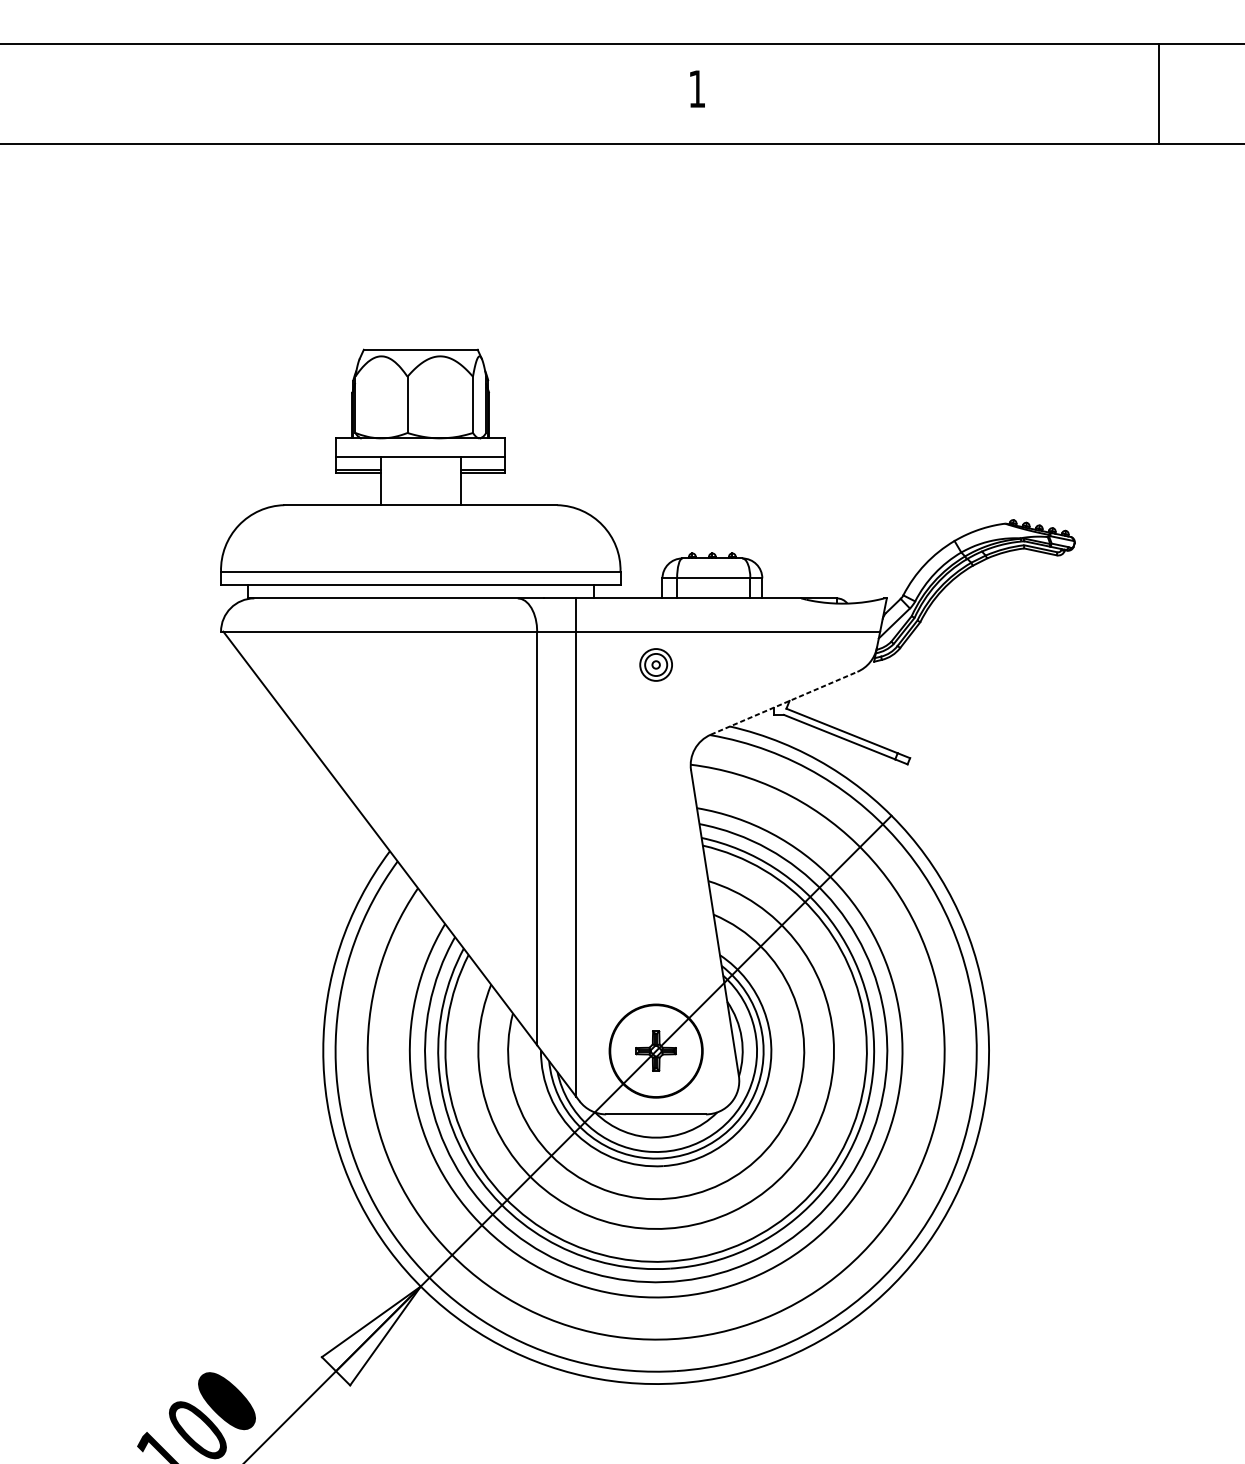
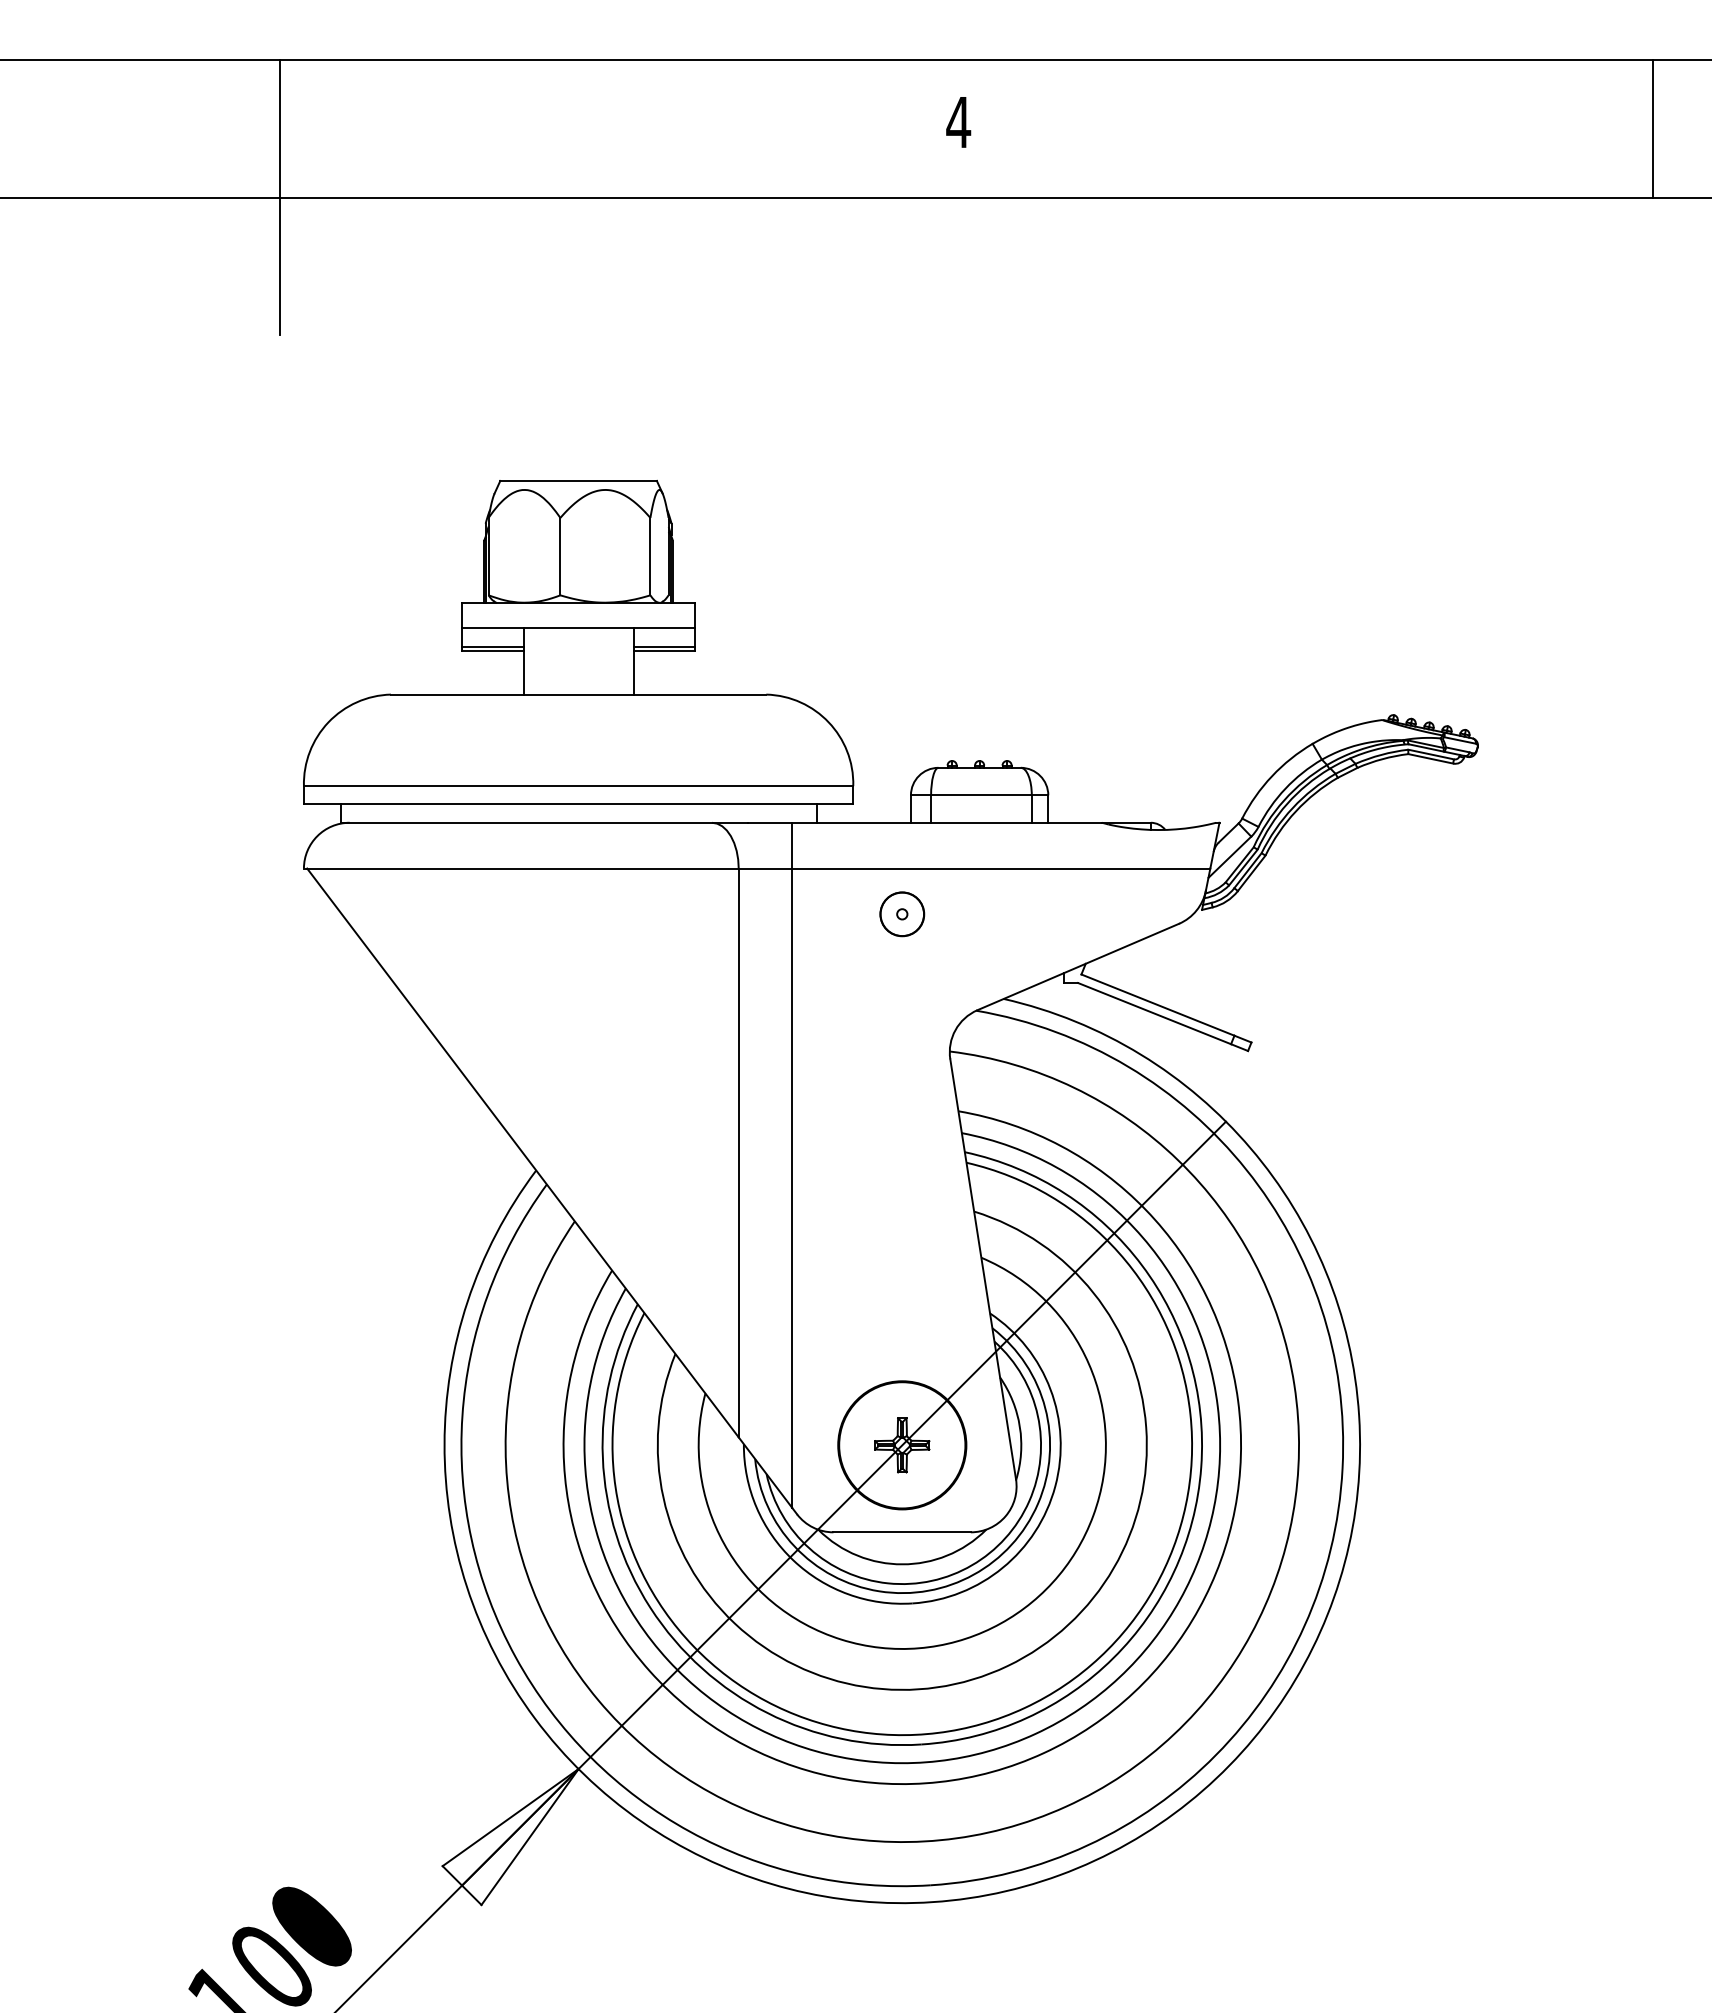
text: (697, 89) -> (958, 122), 1 -> 4
line: (1158, 93) -> (1653, 128), moved
line: (203, 143) -> (280, 197), added
circle: (656, 665) -> (902, 914), size x1.43
line: (784, 703) -> (1078, 967), dashed -> solid

